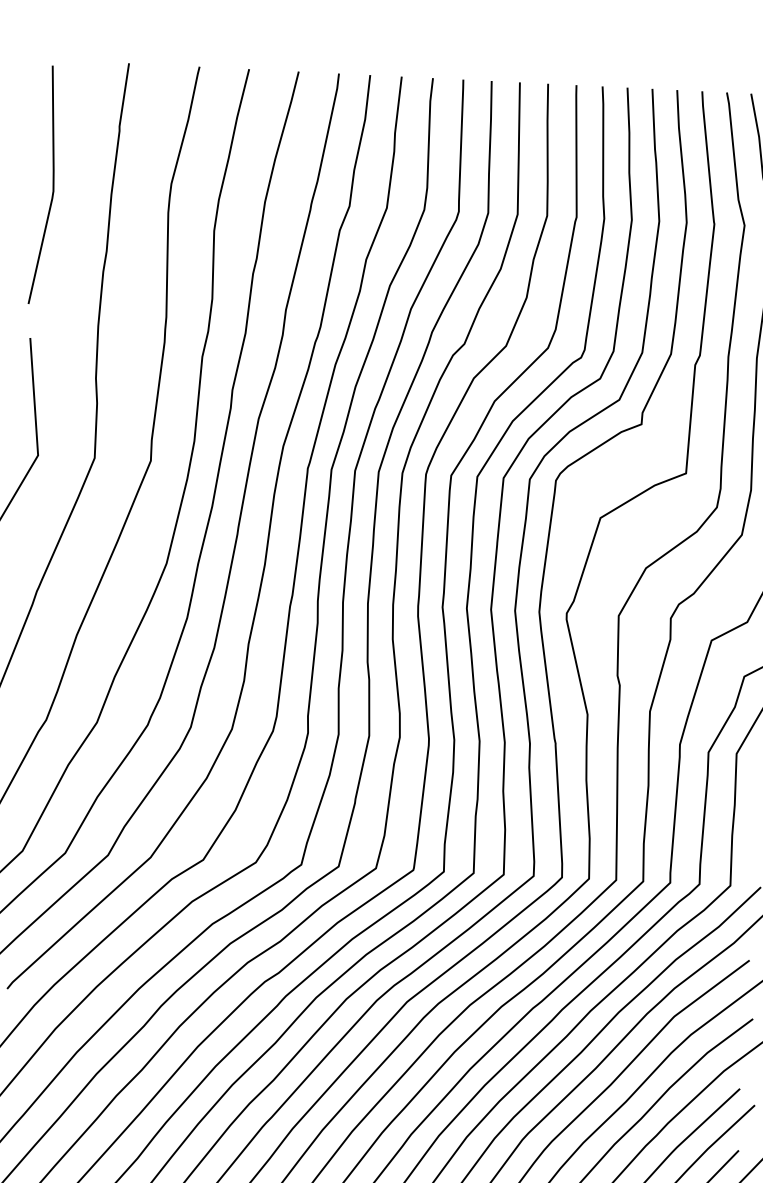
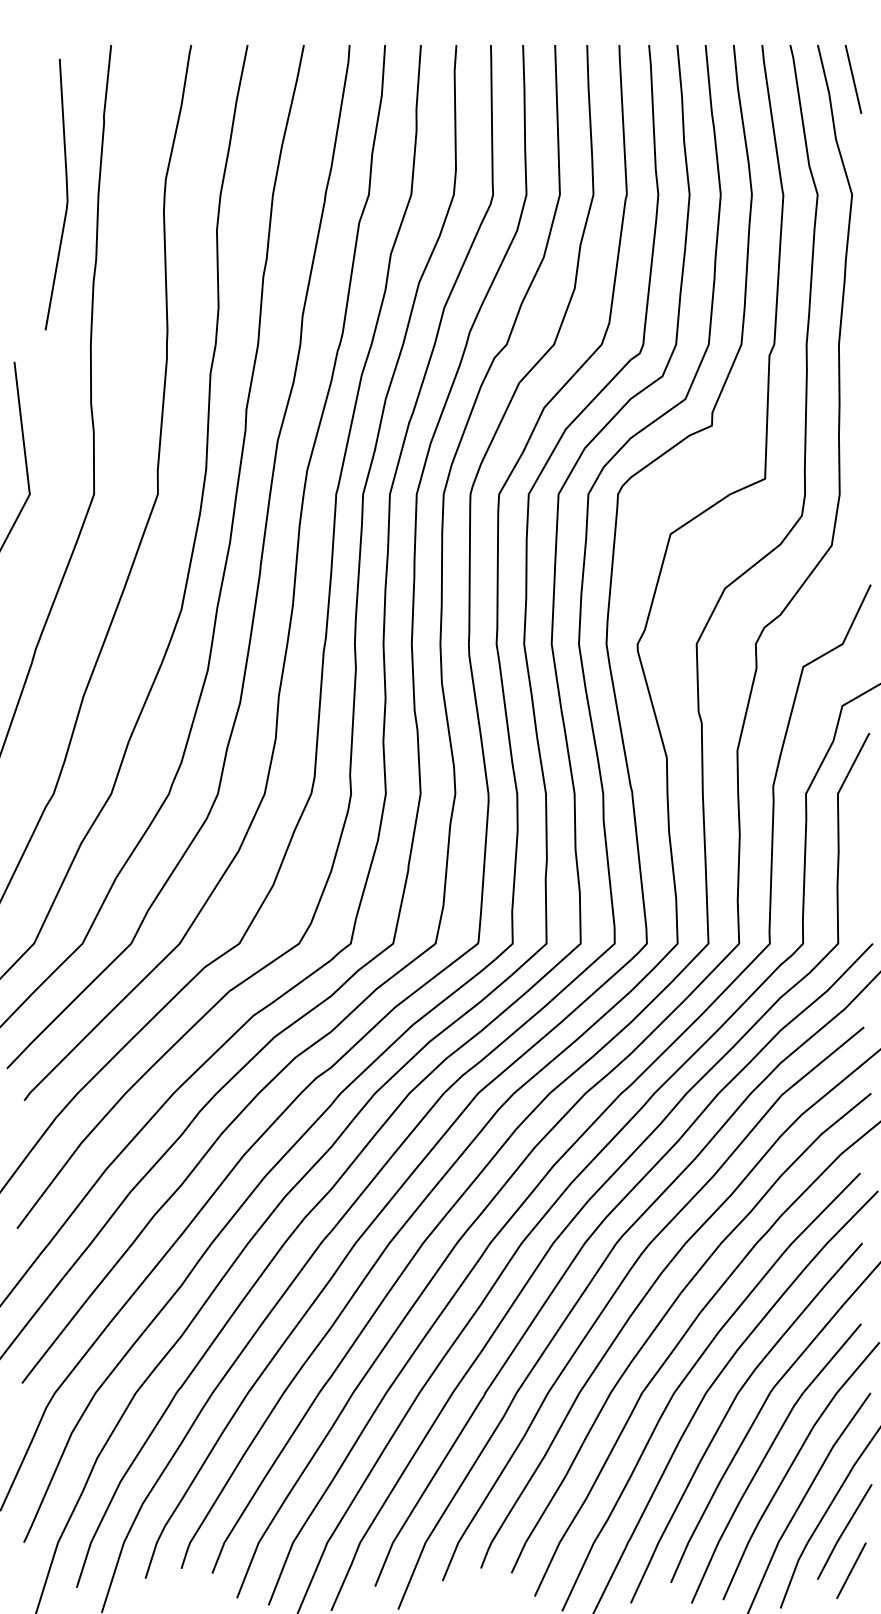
curve: (52, 185) -> (66, 194), moved

